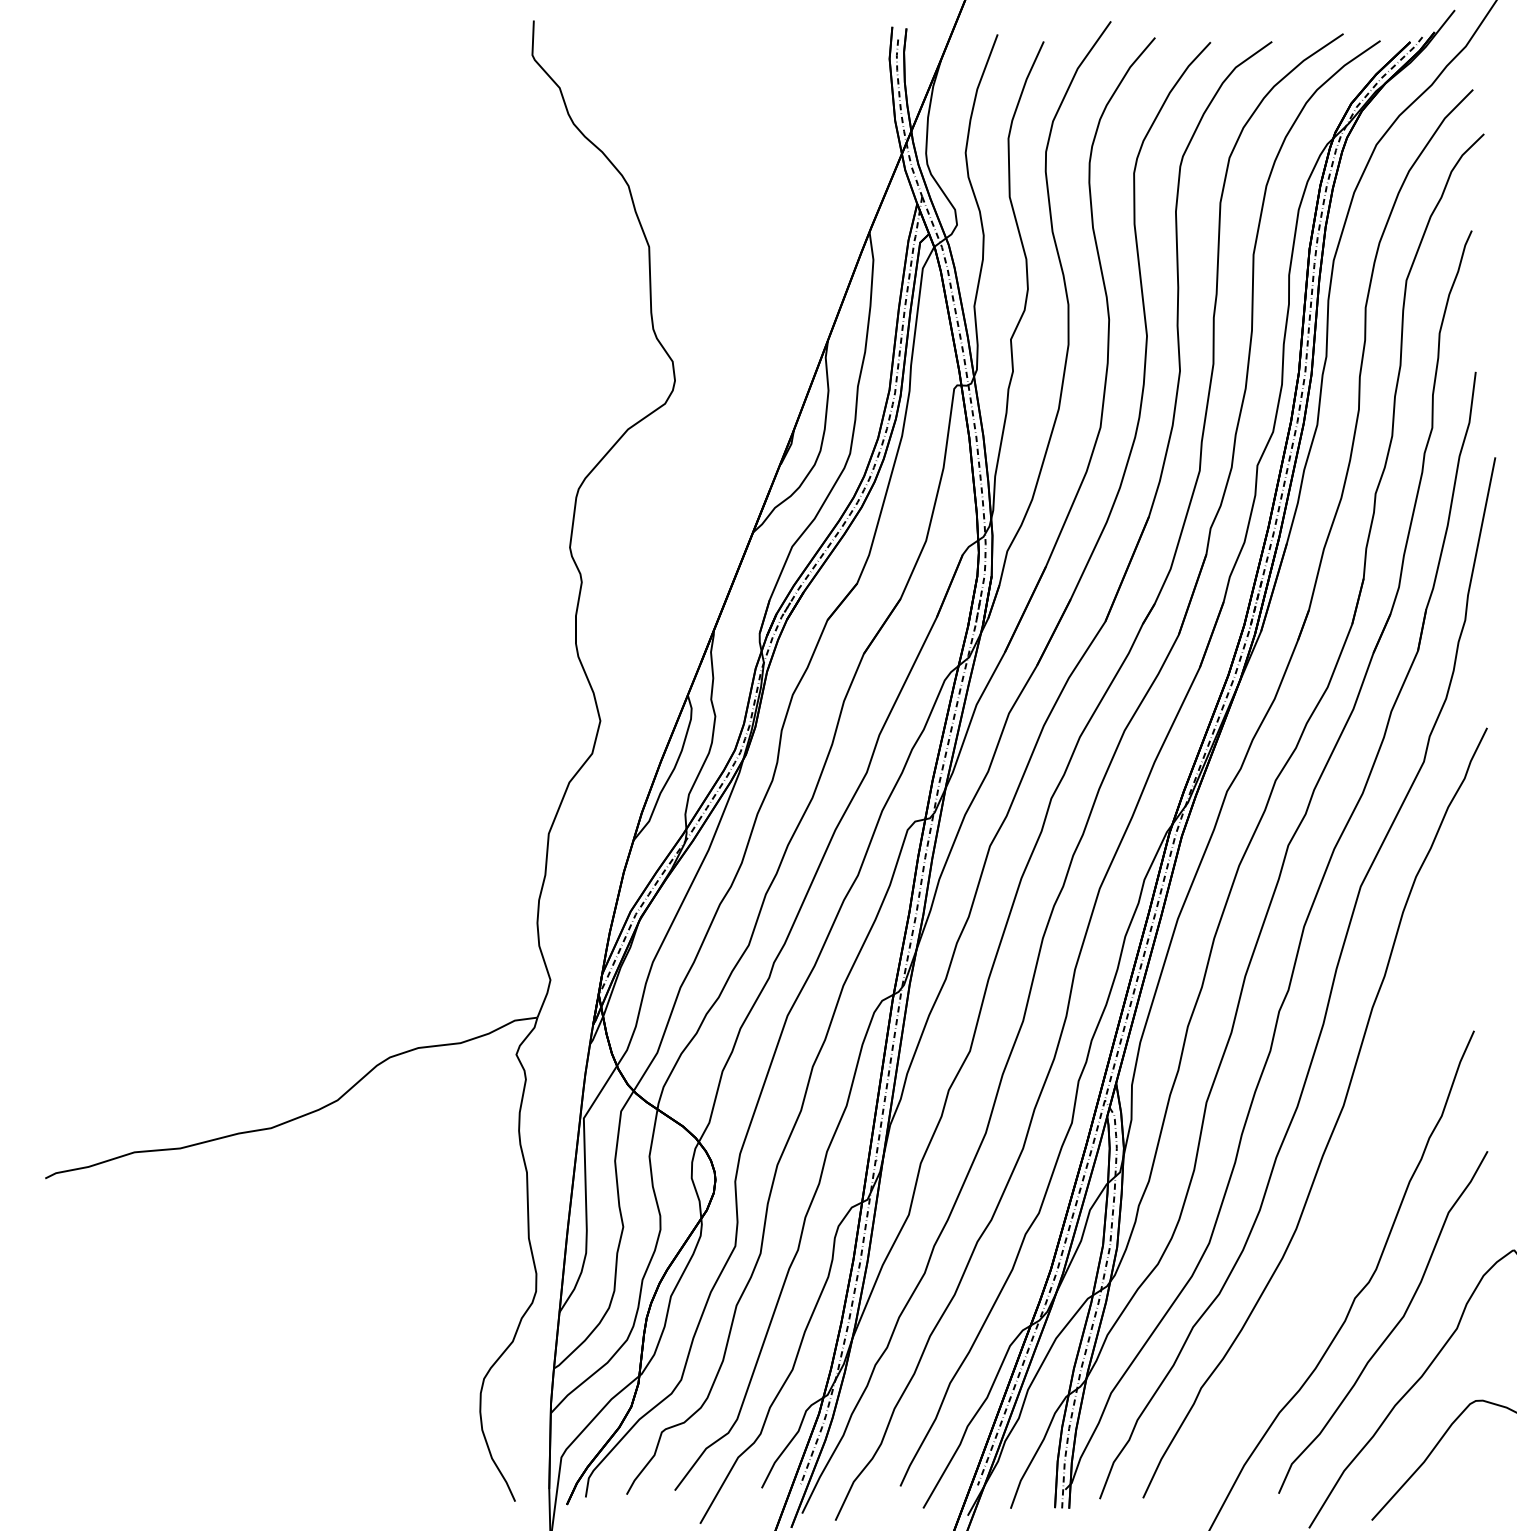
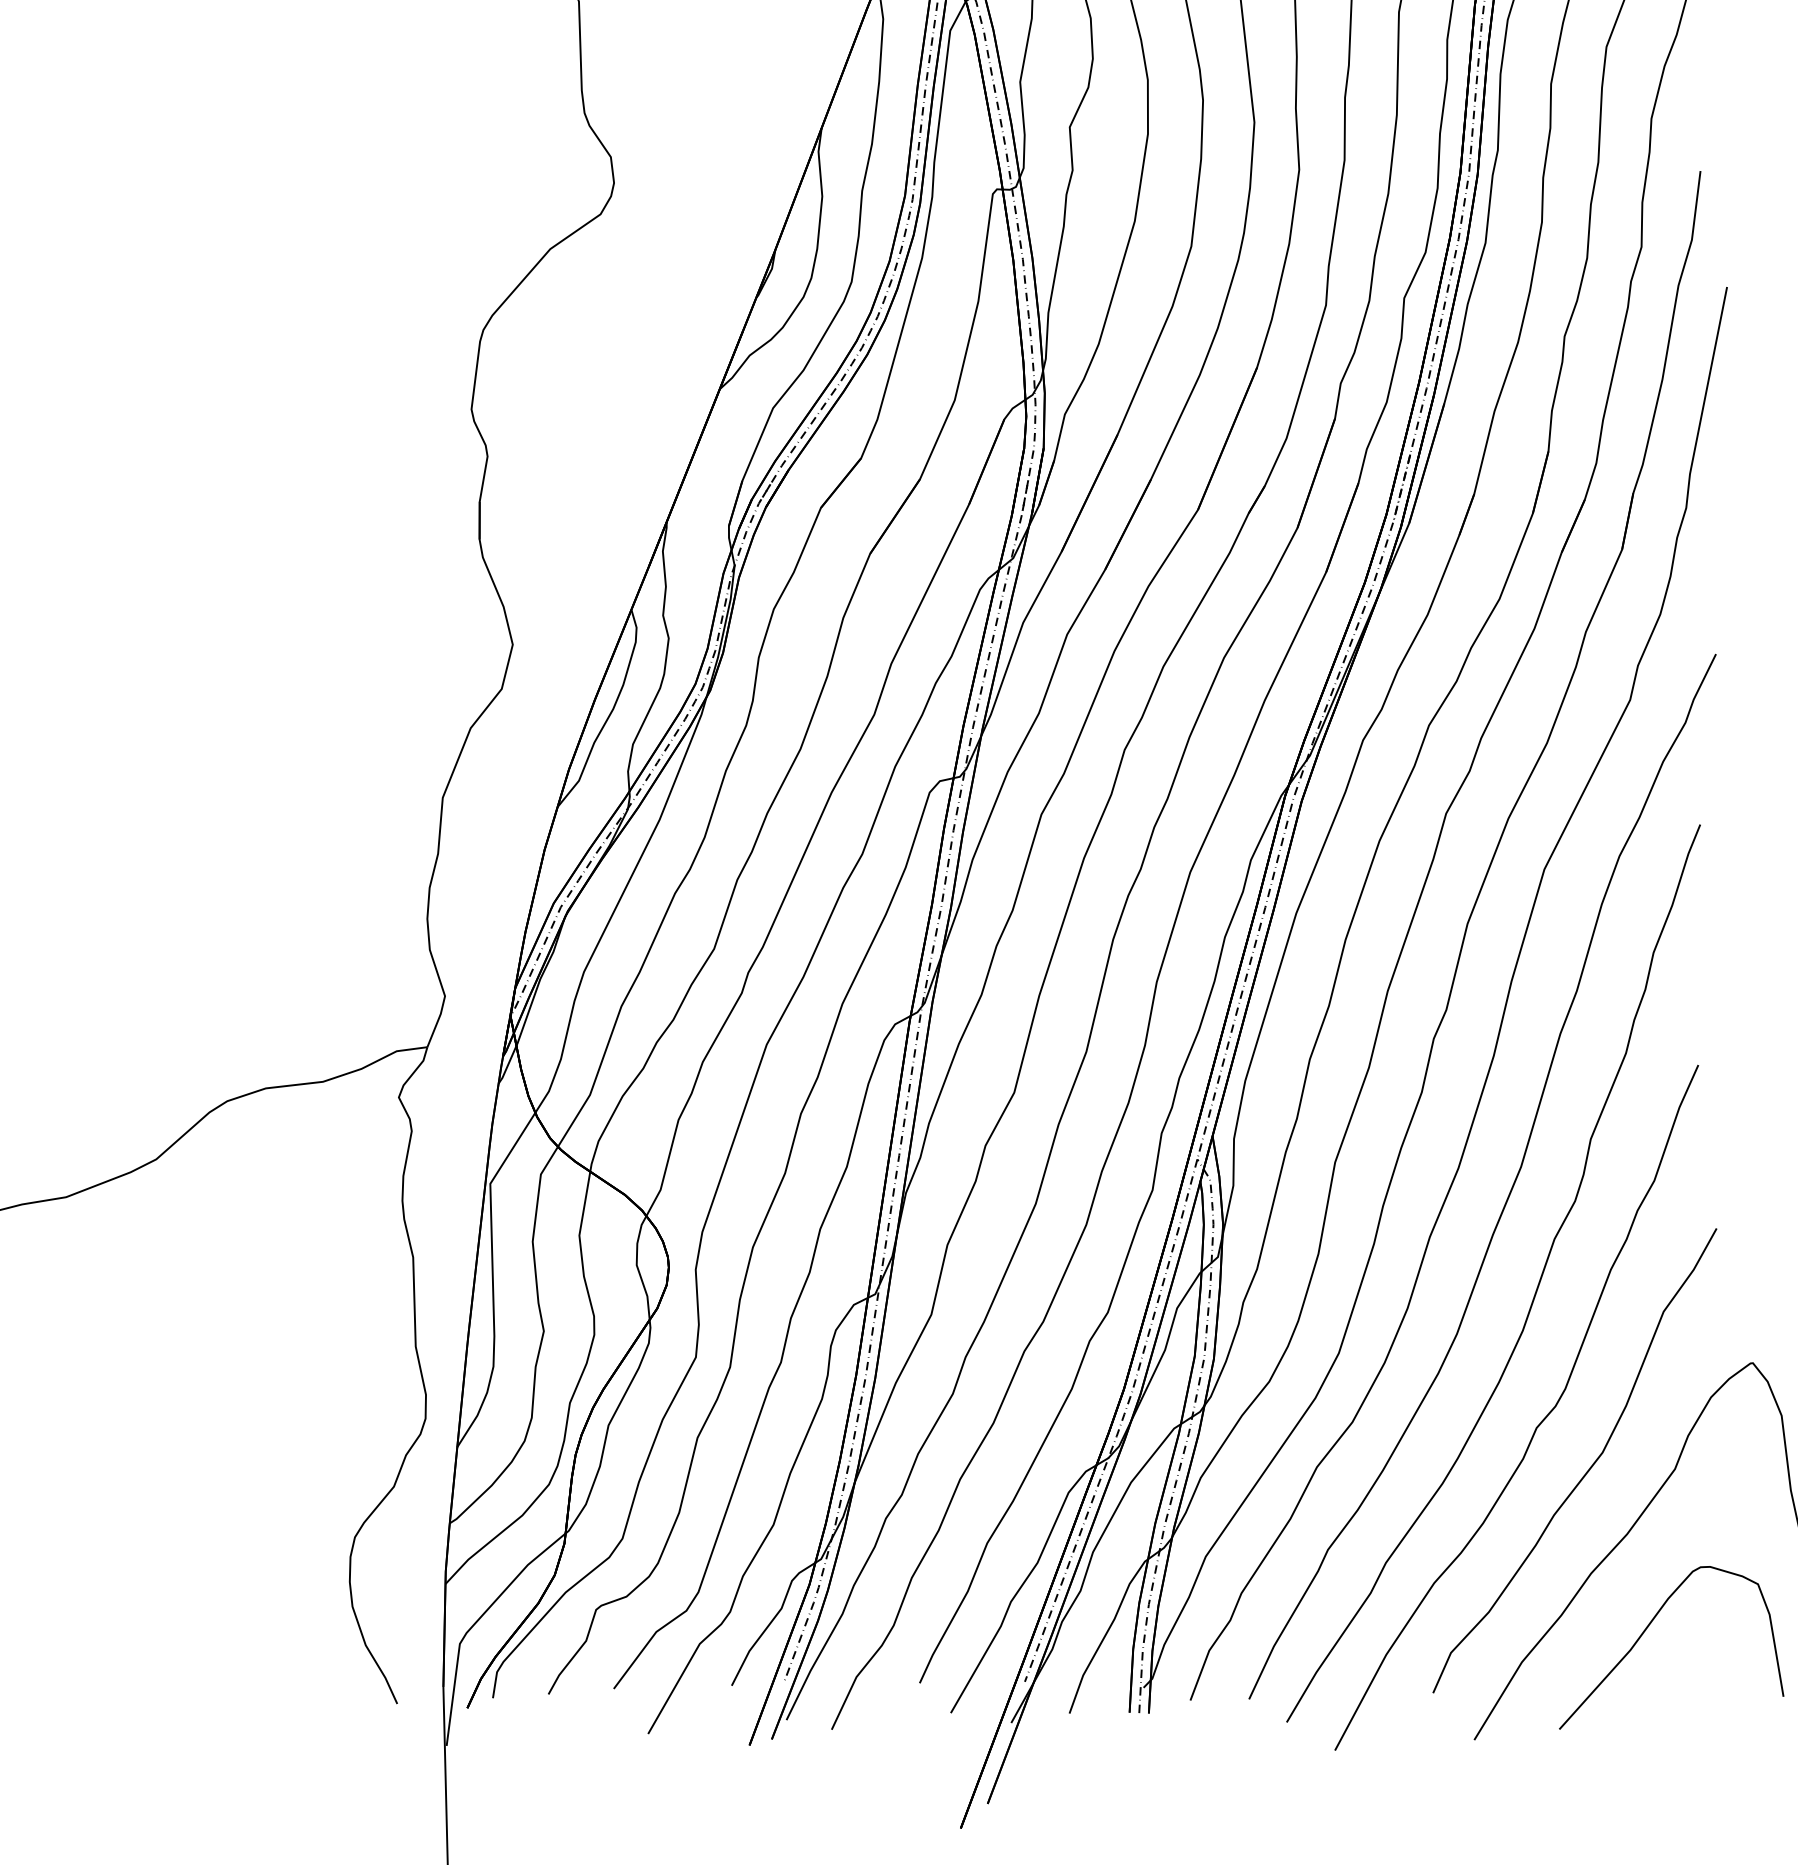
curve: (1354, 1195) -> (1535, 1288), added

